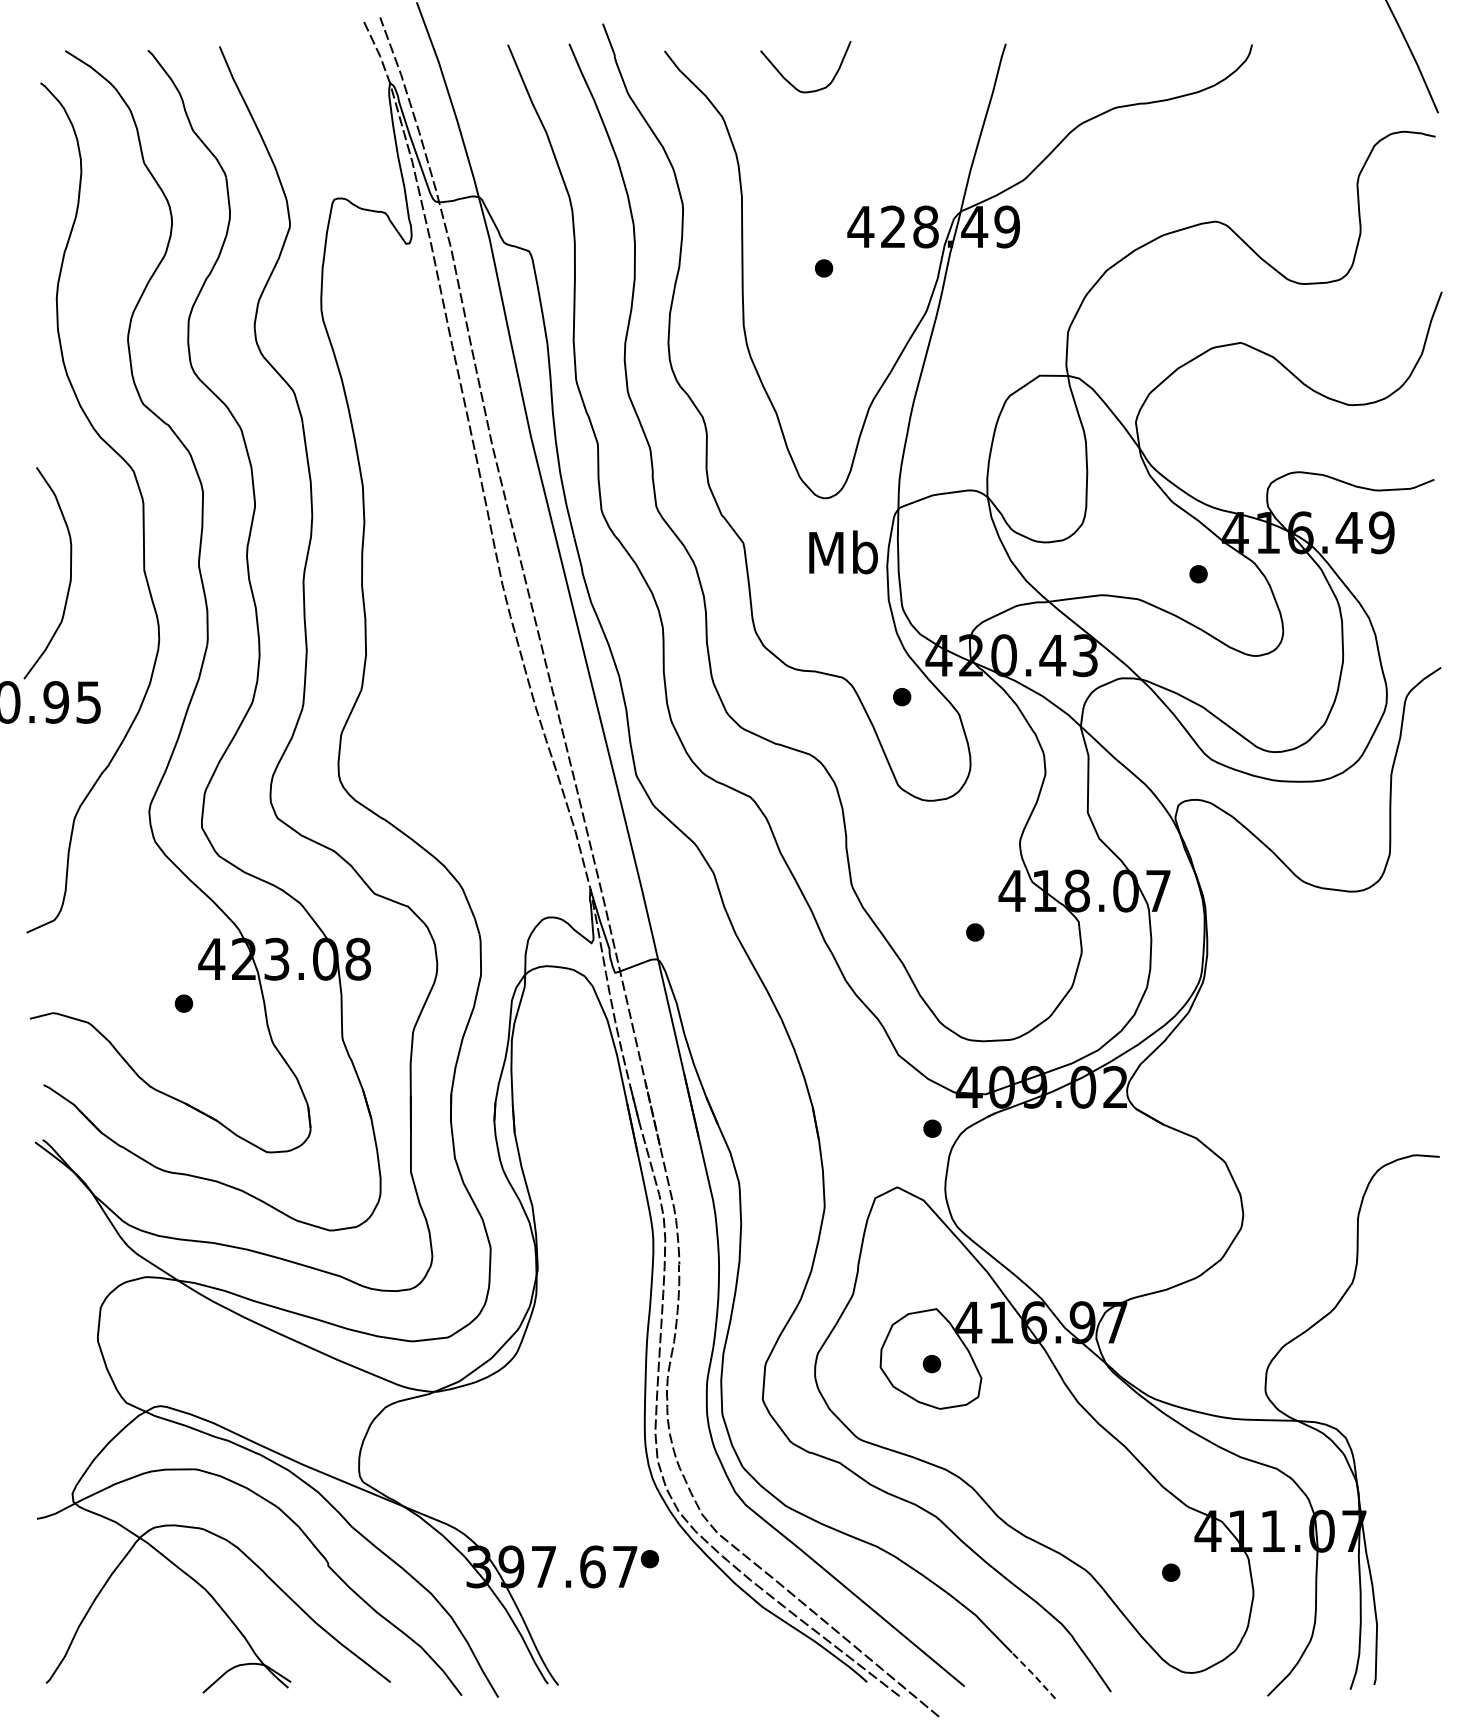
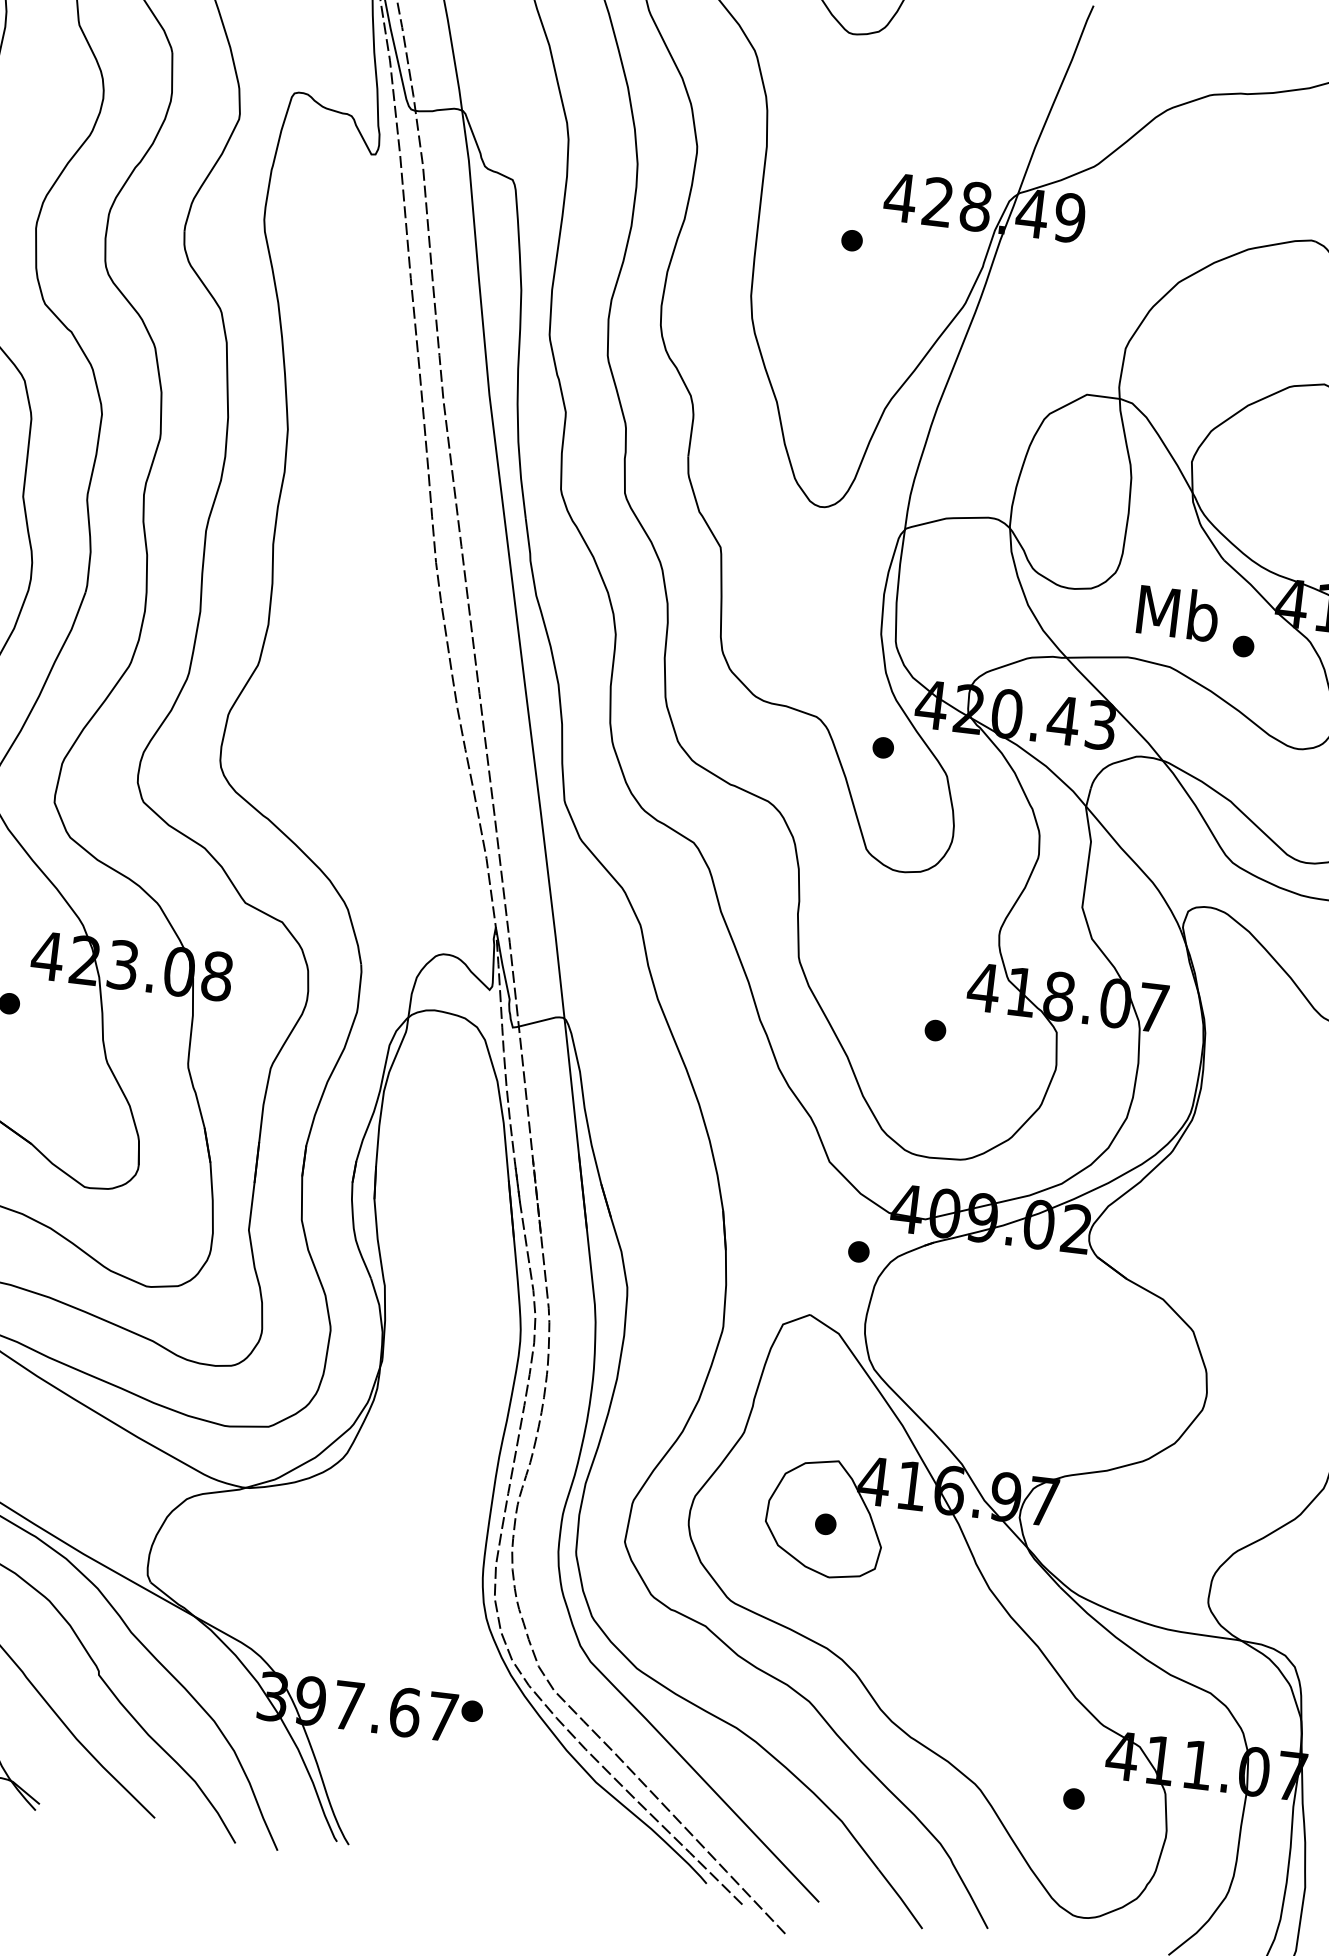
text: (843, 552) -> (1178, 613), moved
line: (1033, 1674) -> (900, 1897), dashed -> solid

